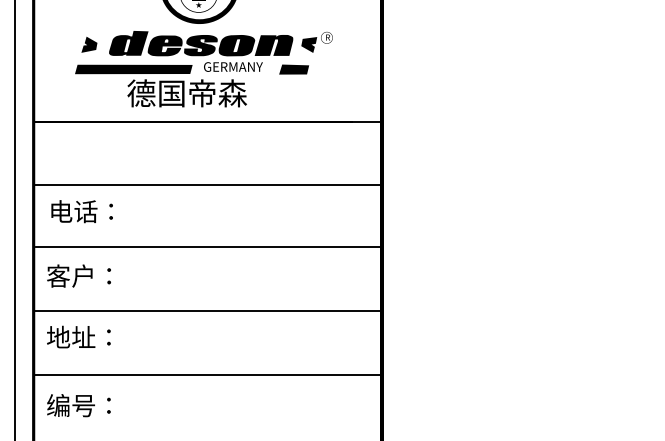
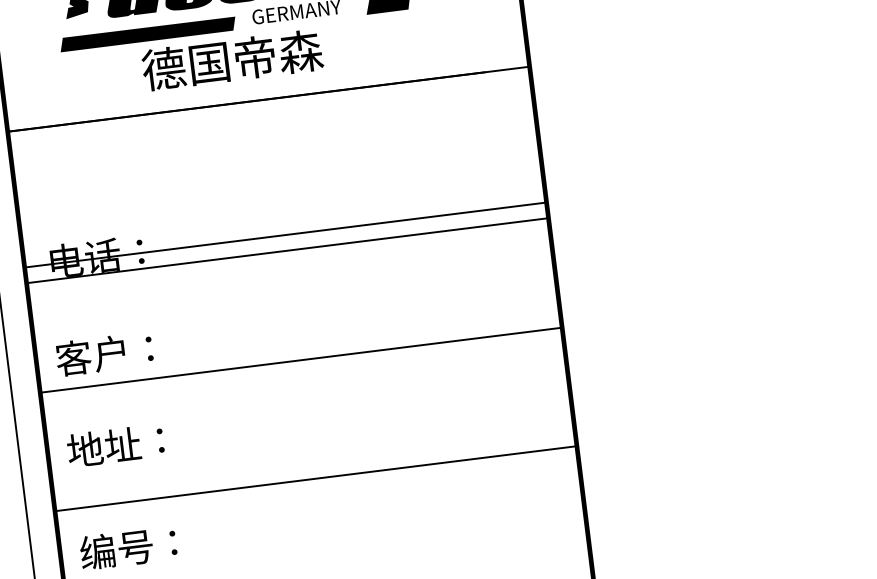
line: (207, 184) -> (285, 234), moved
line: (208, 247) -> (288, 251), moved
line: (207, 311) -> (300, 360), moved

